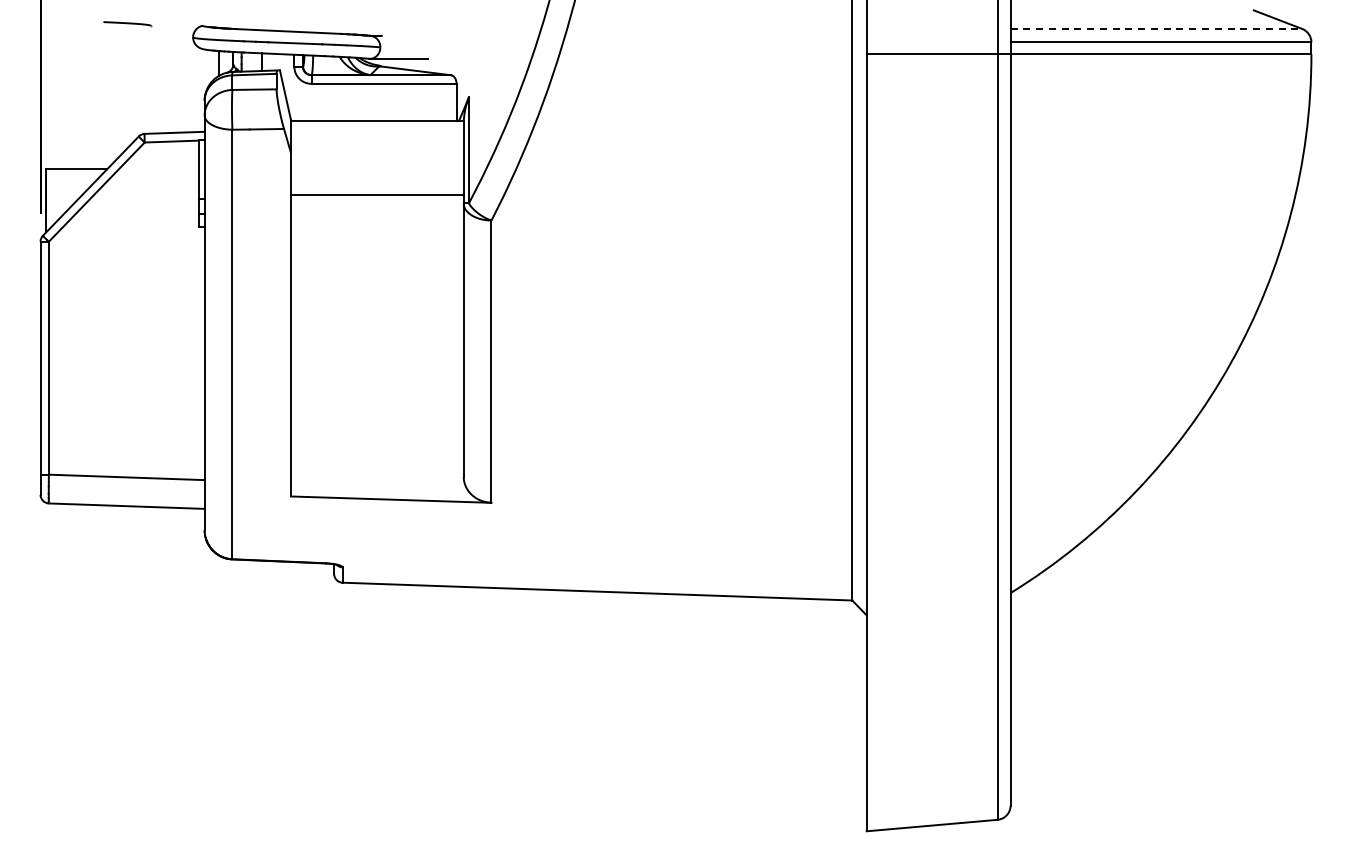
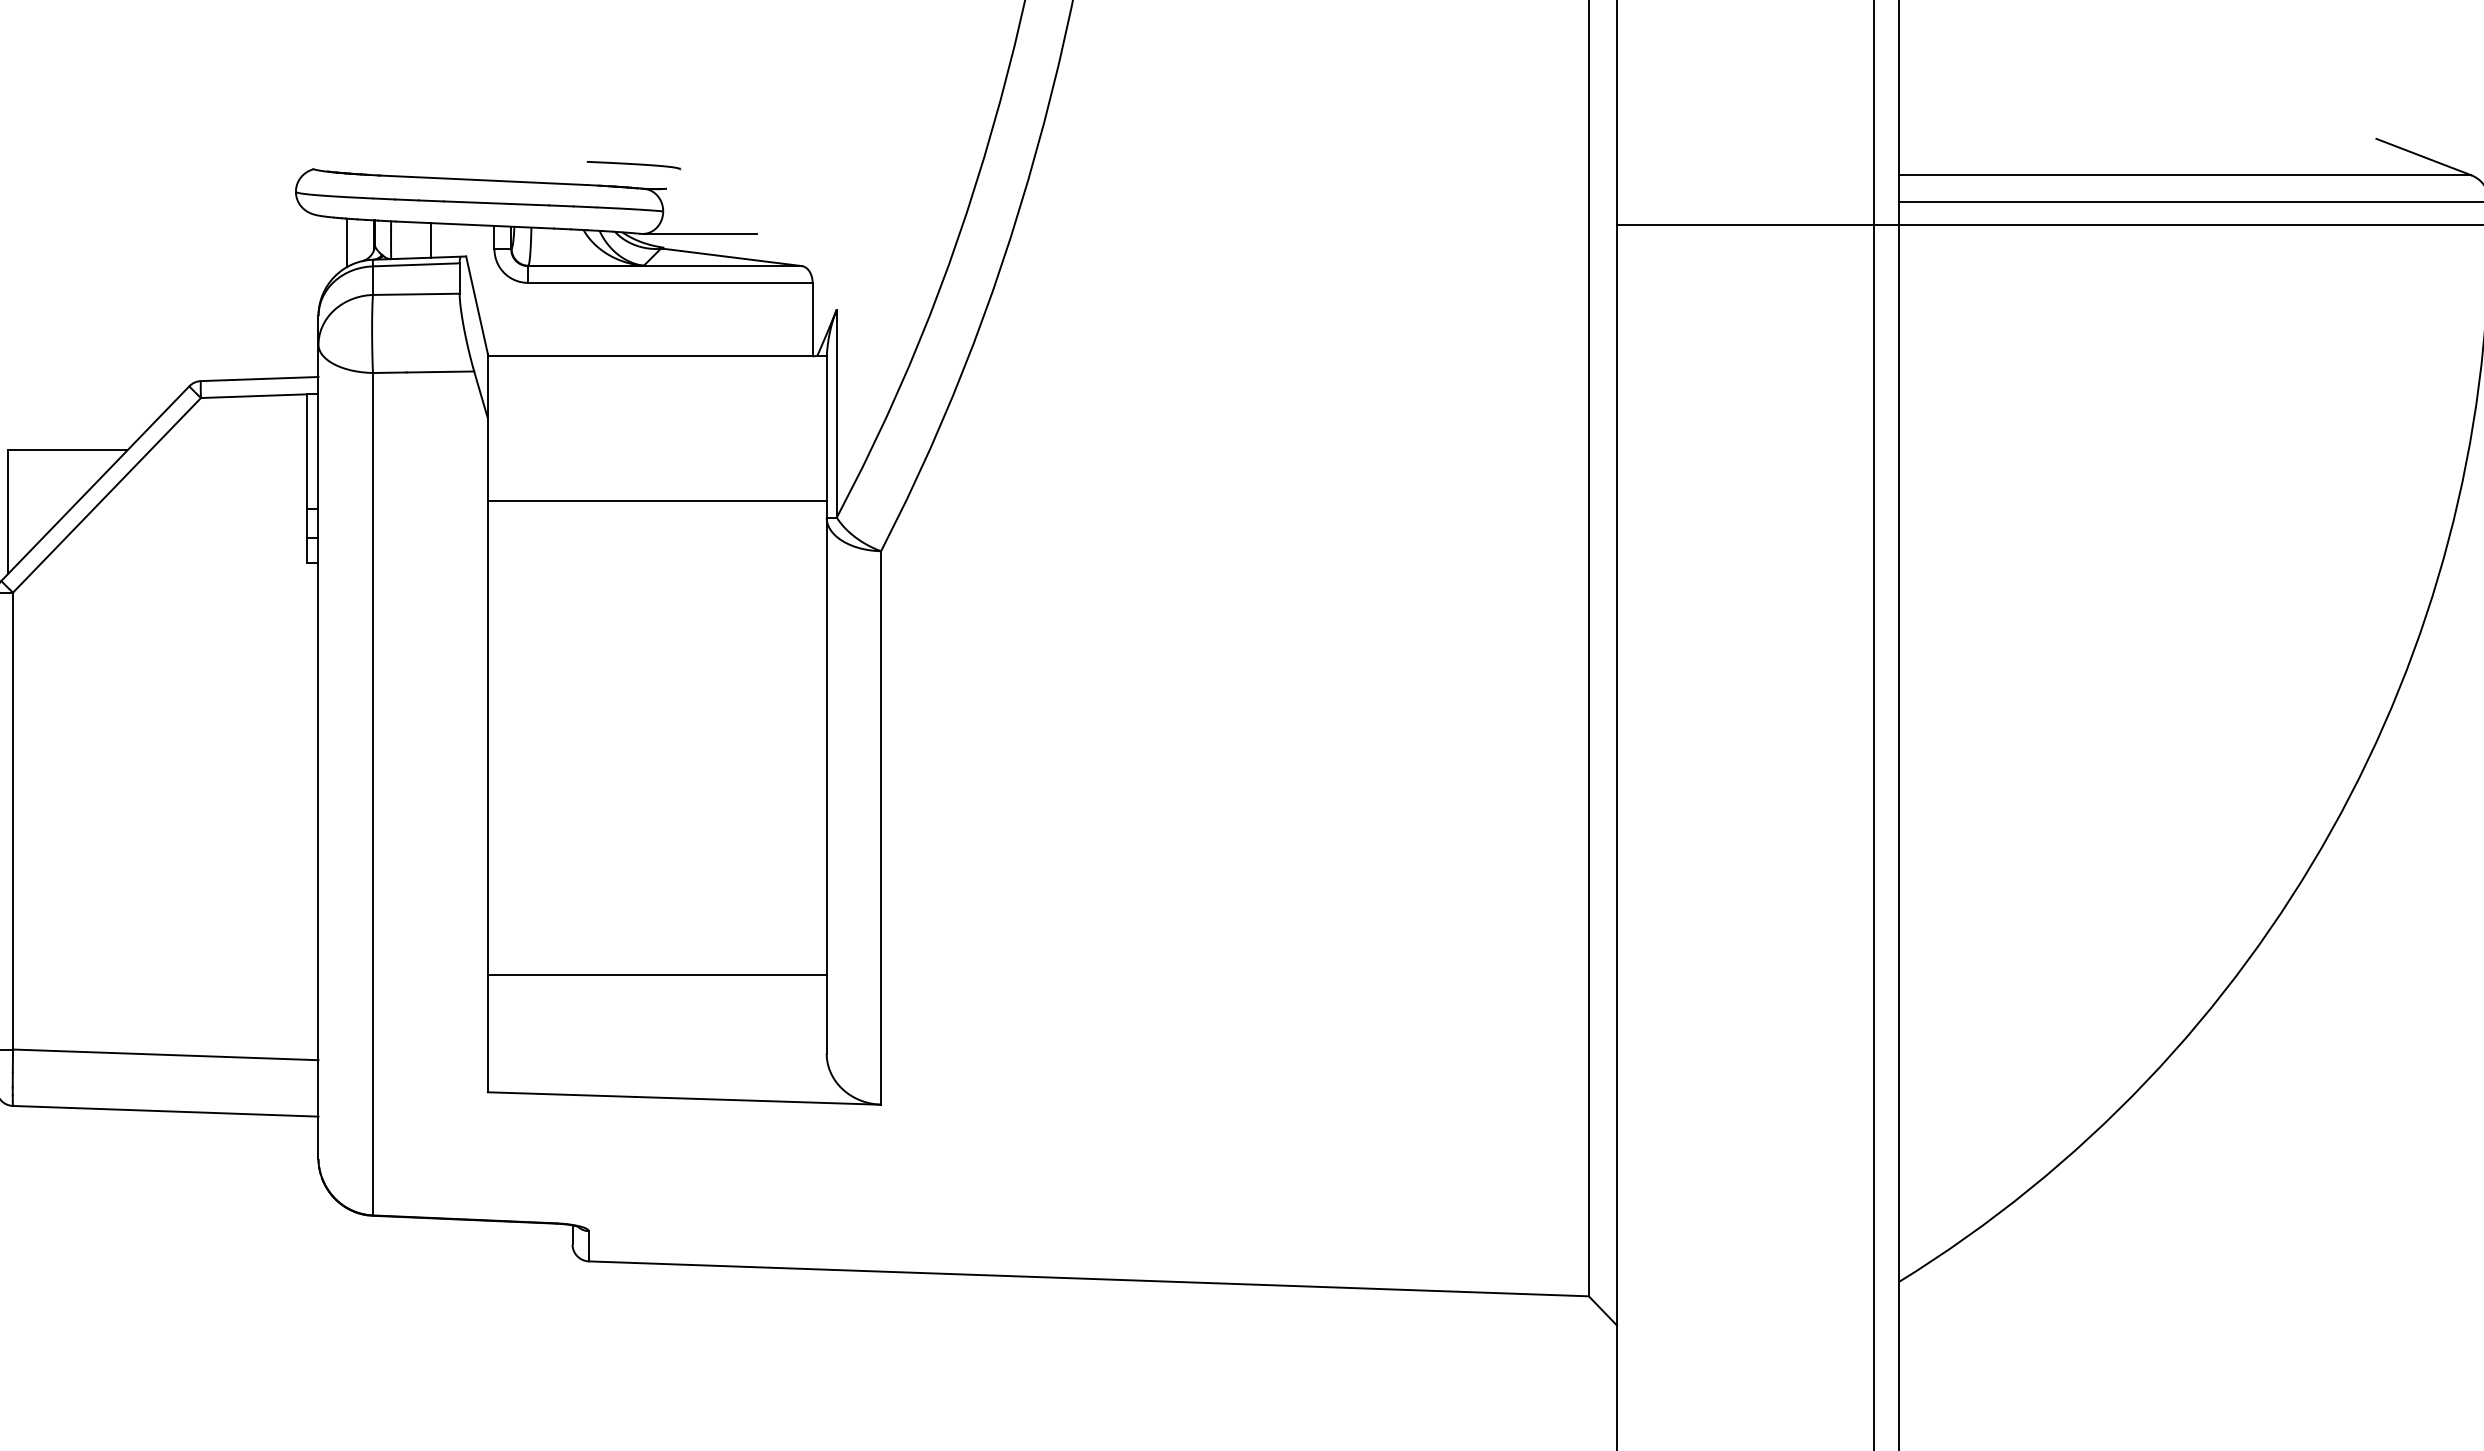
part: (127, 24) -> (634, 166), moved
line: (1156, 28) -> (2185, 174), dashed -> solid
line: (376, 436) -> (655, 974), added

